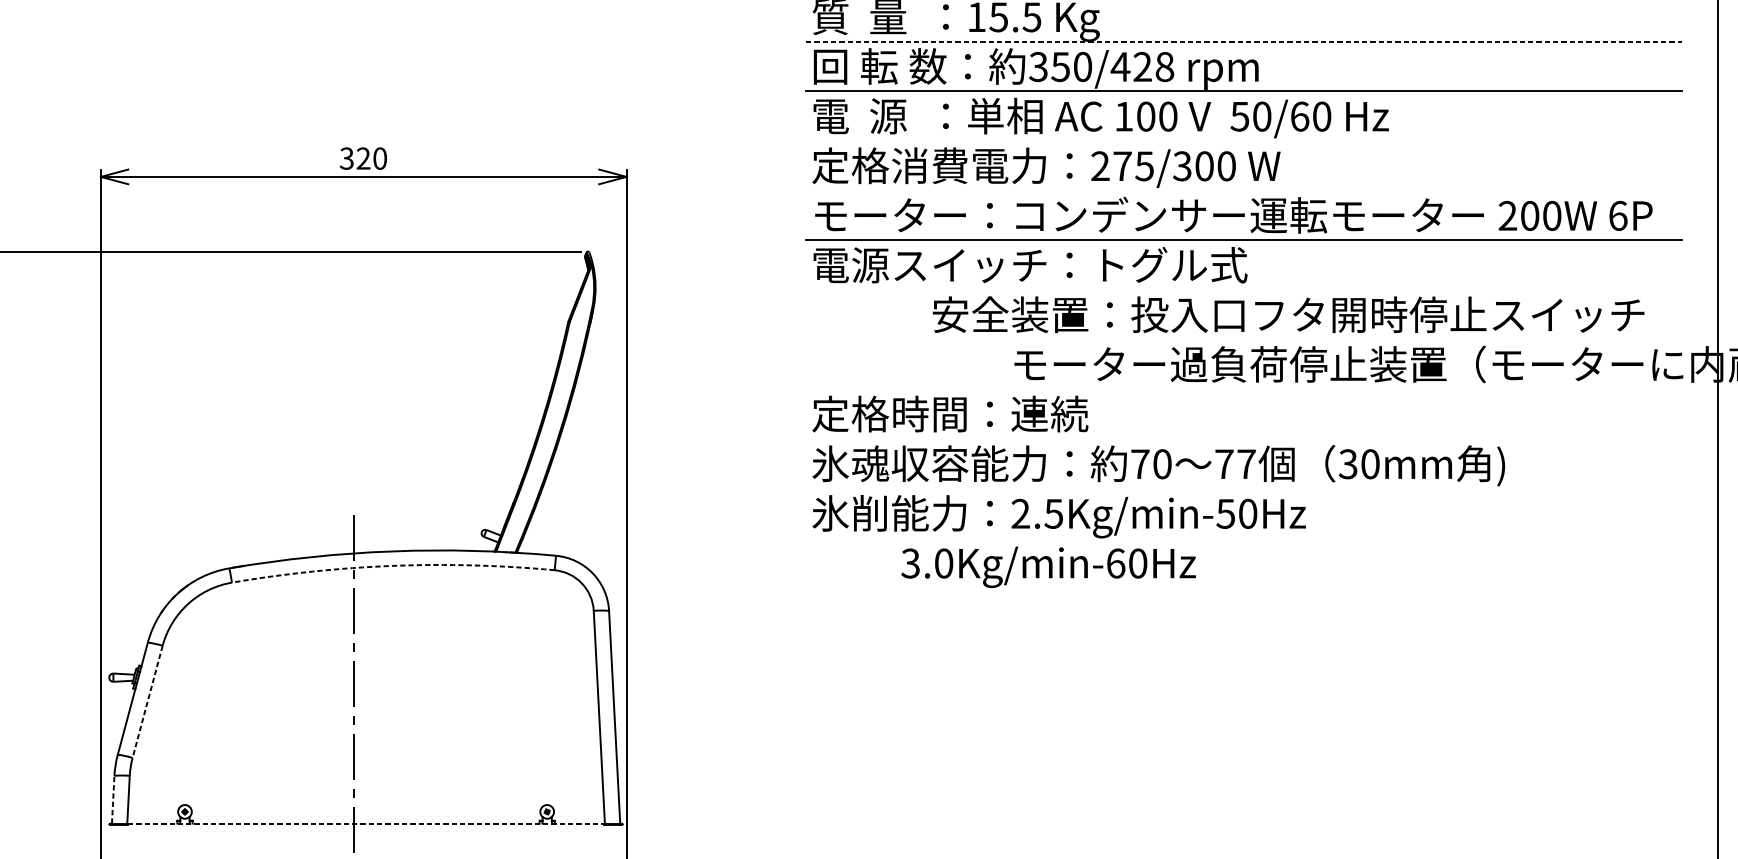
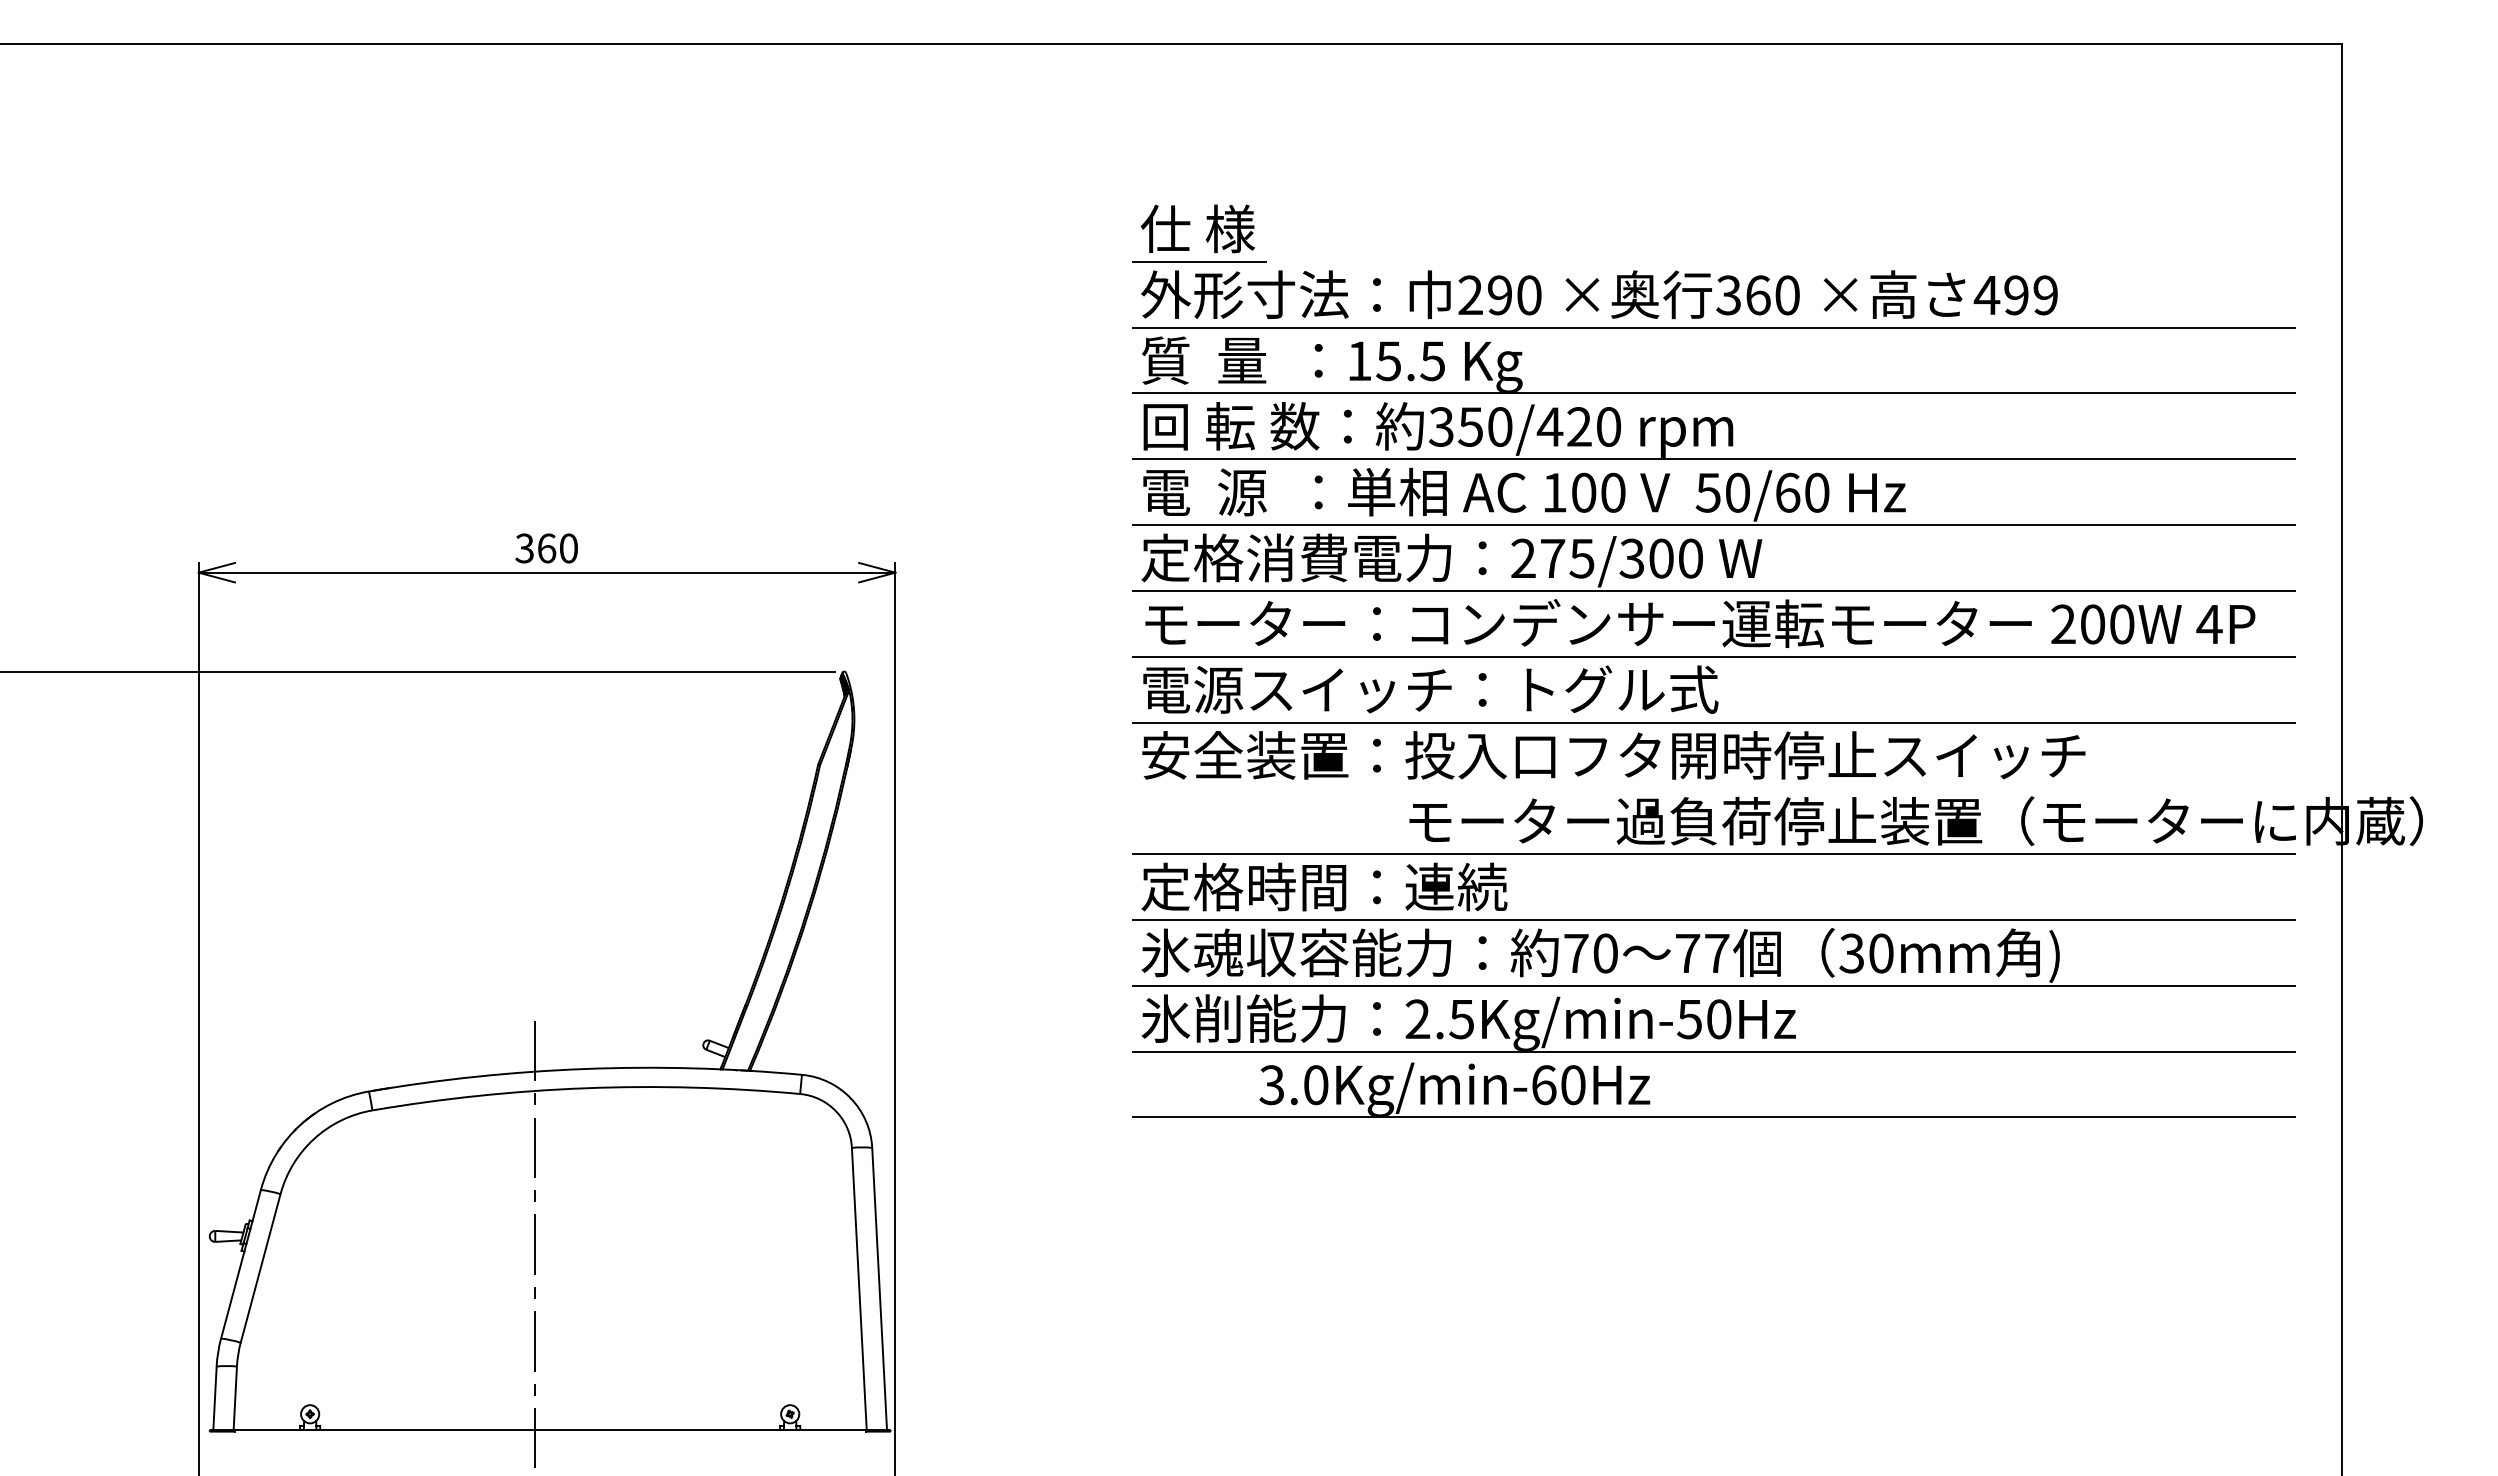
line: (1244, 41) -> (1714, 393), dashed -> solid
text: (1164, 66) -> (1608, 426), 350/428 -> 350/420
line: (1243, 141) -> (1713, 525), added
text: (363, 158) -> (546, 548), 320 -> 360
line: (1243, 190) -> (1713, 590), added
text: (1618, 216) -> (2209, 624), 6P -> 4P
line: (1243, 289) -> (1713, 722), added
text: (1288, 314) -> (1613, 755), moved
line: (1243, 389) -> (1713, 854), added
line: (1243, 438) -> (1713, 919), added
line: (1243, 488) -> (1713, 985), added
line: (1243, 538) -> (1713, 1051), added
arc: (392, 566) -> (585, 1088), dashed -> solid
line: (1243, 587) -> (1713, 1117), added
line: (147, 701) -> (260, 1268), dashed -> solid
line: (113, 799) -> (215, 1398), dashed -> solid
line: (366, 823) -> (550, 1429), dashed -> solid

